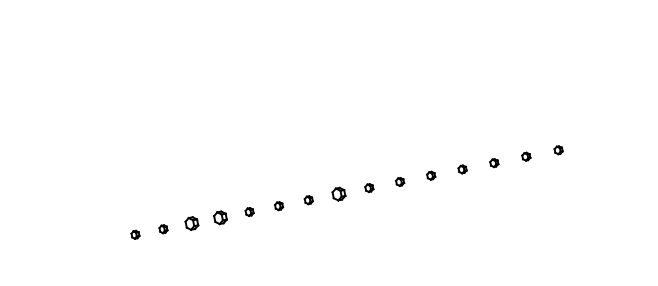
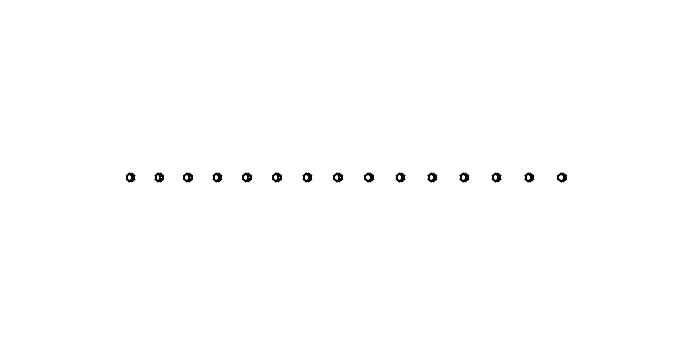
part: (338, 194) -> (337, 177), size x0.62
part: (220, 217) -> (217, 177), size x0.62
part: (191, 223) -> (187, 177), size x0.62

